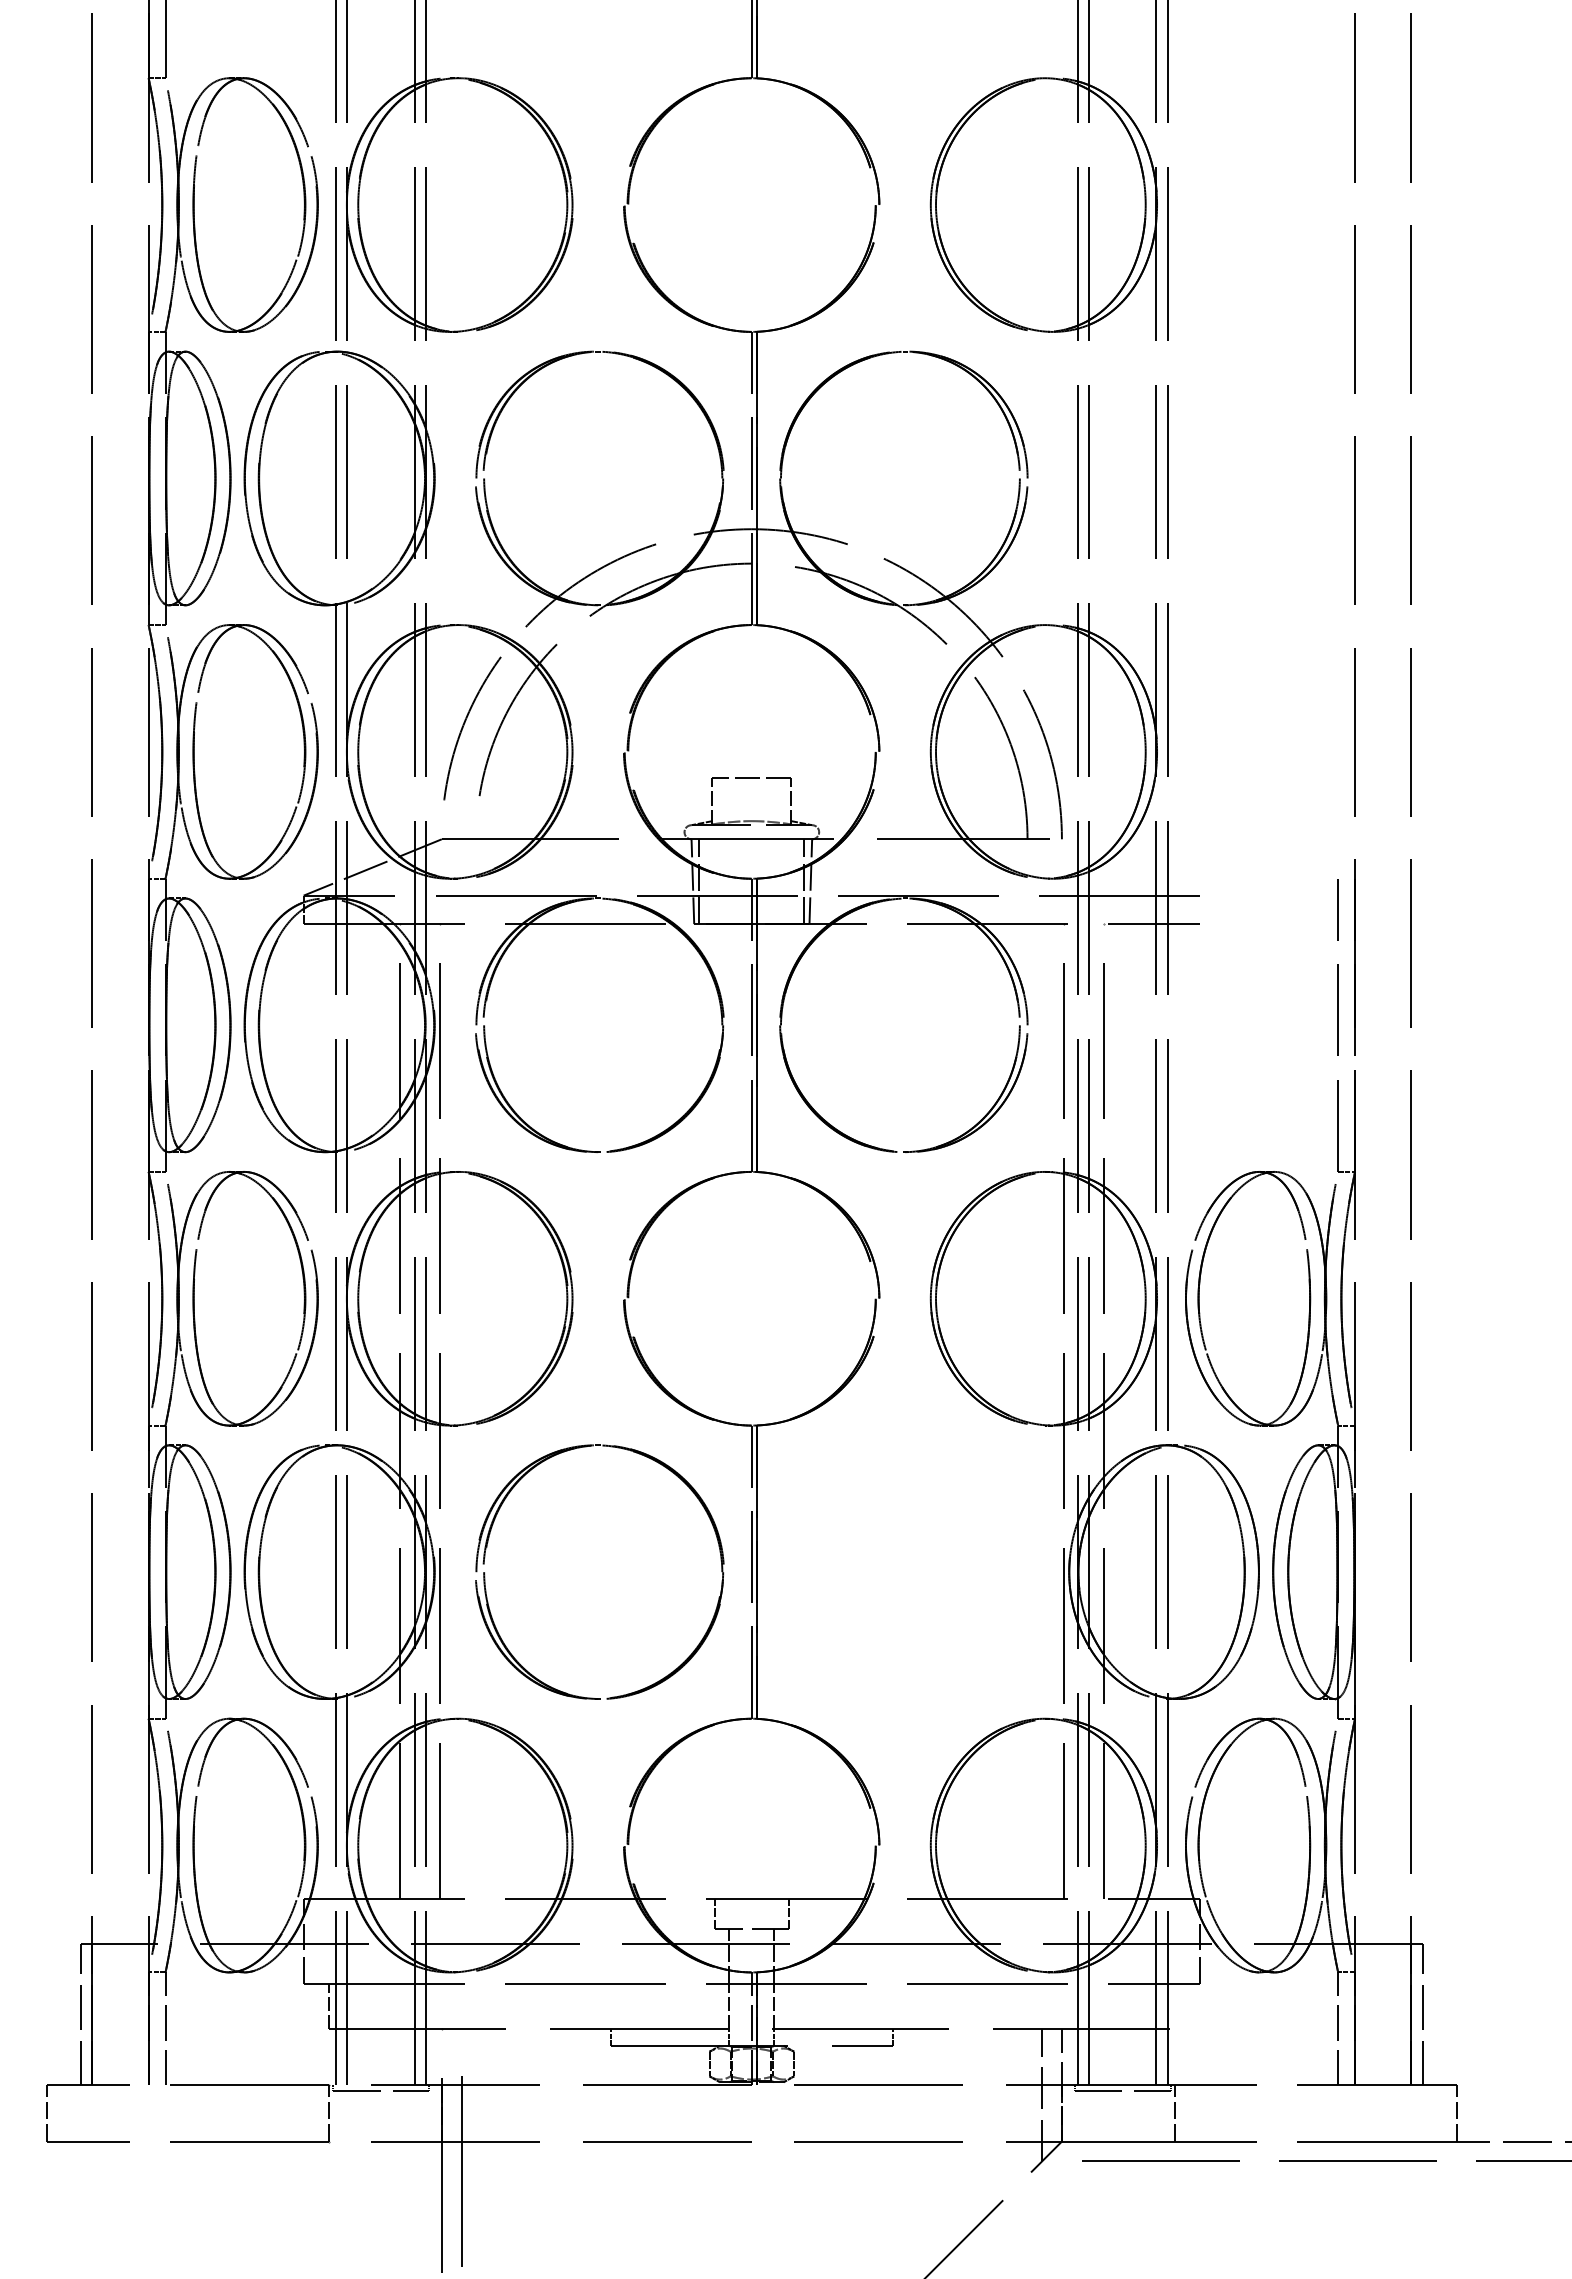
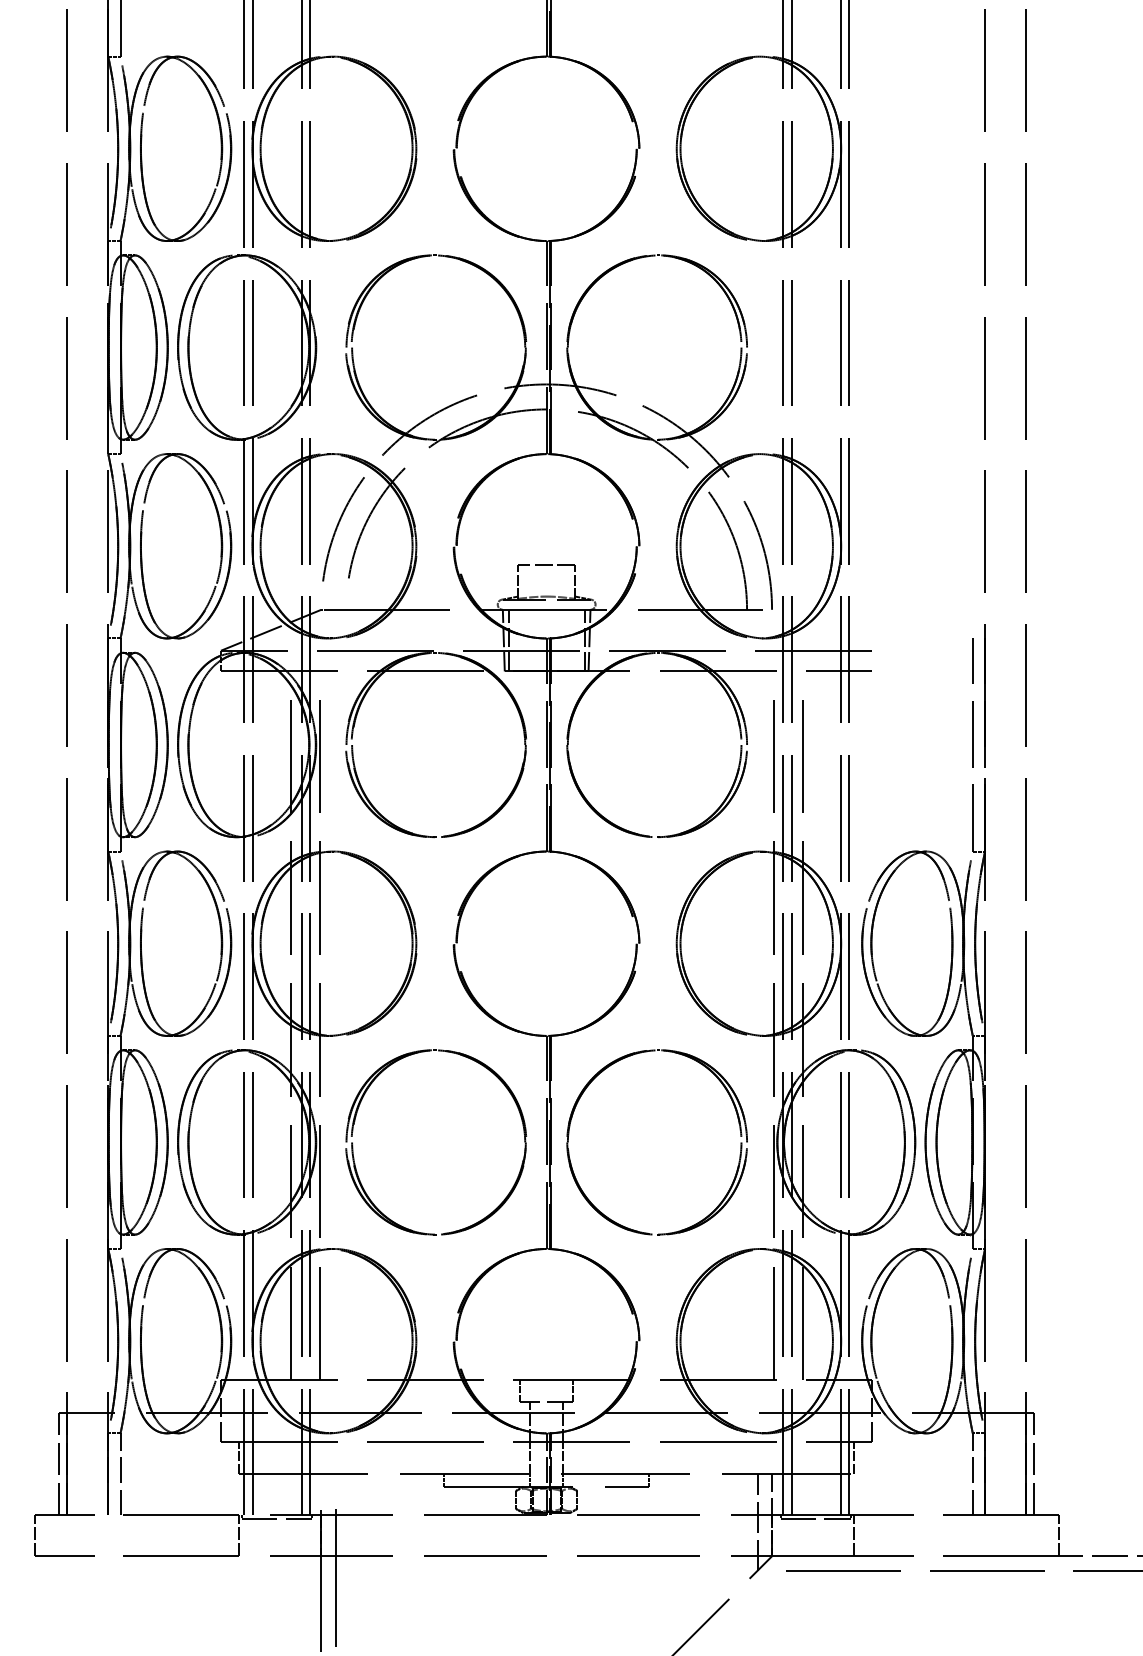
part: (1018, 1576) -> (740, 1145), added
line: (1174, 2005) -> (853, 1457), added

